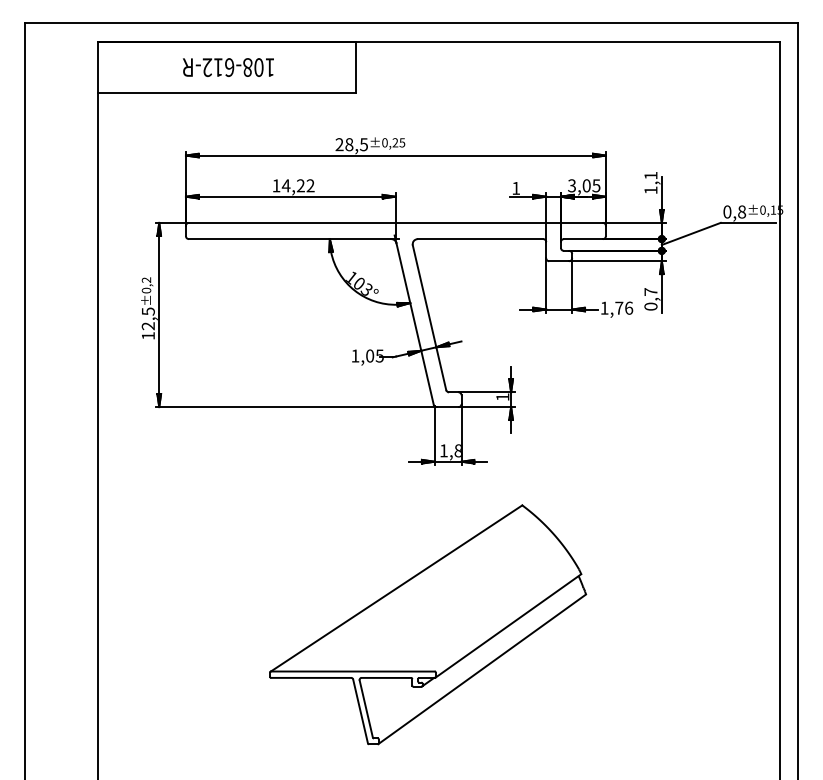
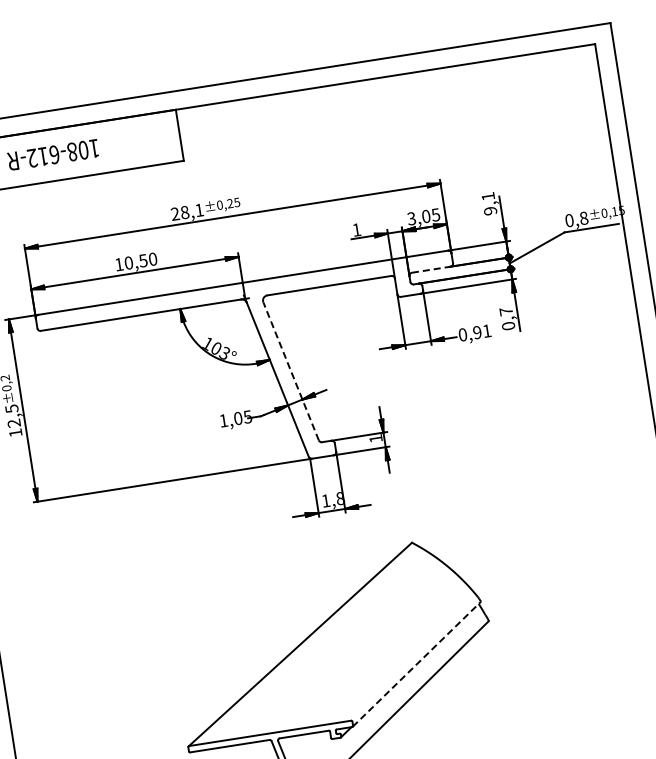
text: (363, 144) -> (198, 210), 28,5 -> 28,1
text: (297, 185) -> (139, 260), 14,22 -> 10,50
text: (650, 190) -> (490, 211), 1,1 -> 9,1
line: (583, 239) -> (431, 270), solid -> dashed
text: (616, 307) -> (474, 332), 1,76 -> 0,91
line: (429, 317) -> (291, 371), solid -> dashed
line: (508, 625) -> (416, 663), solid -> dashed

